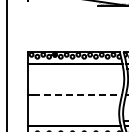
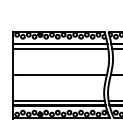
line: (75, 69) -> (60, 49), added
line: (77, 95) -> (62, 75), dashed -> solid
line: (73, 121) -> (58, 101), added

